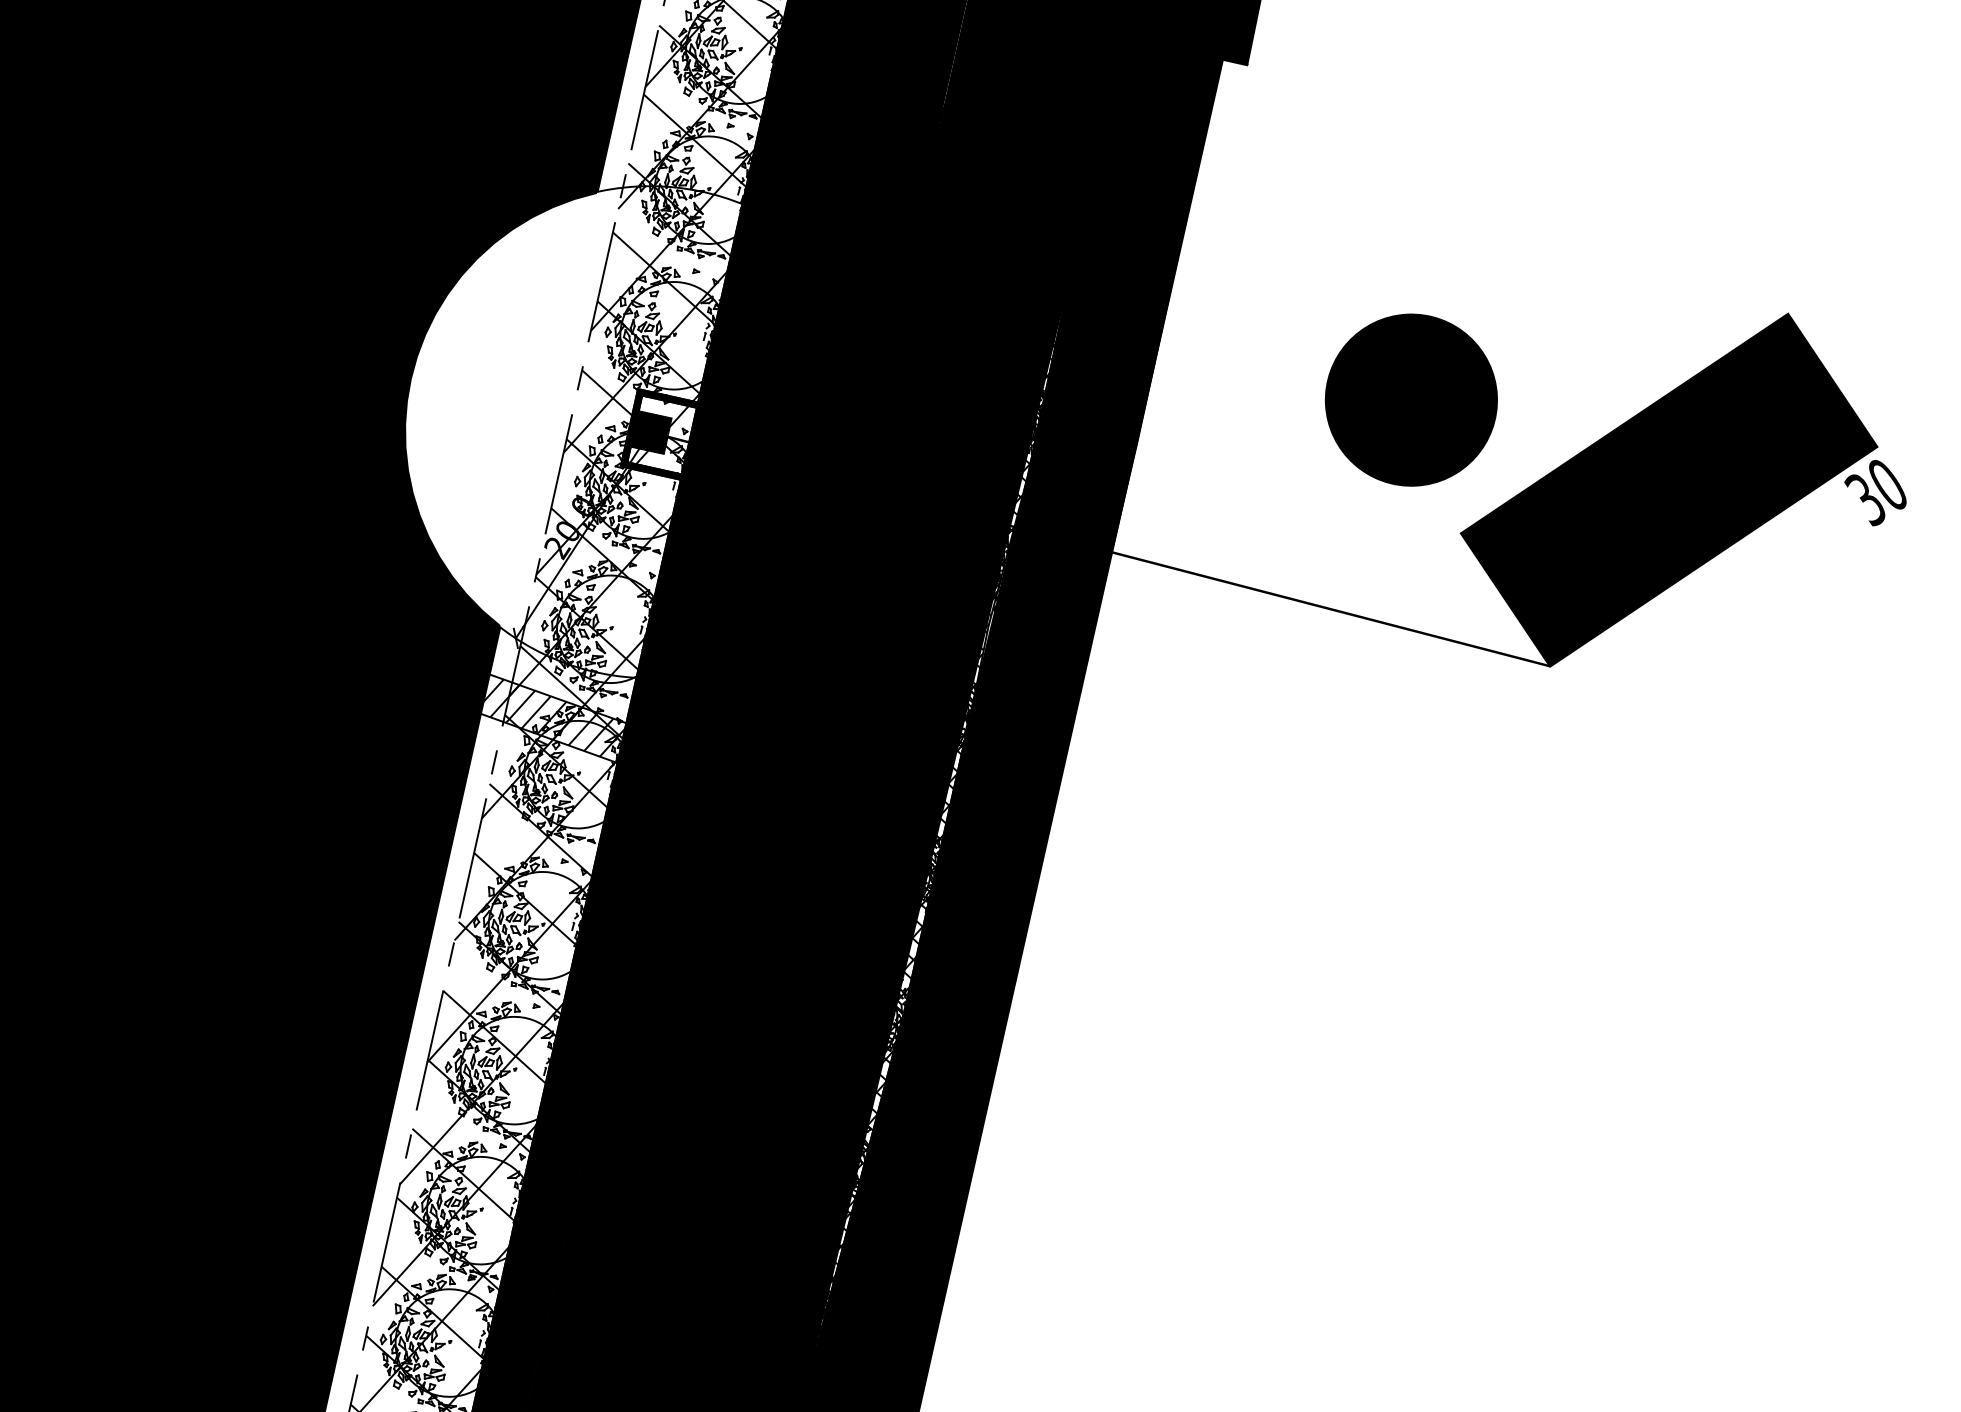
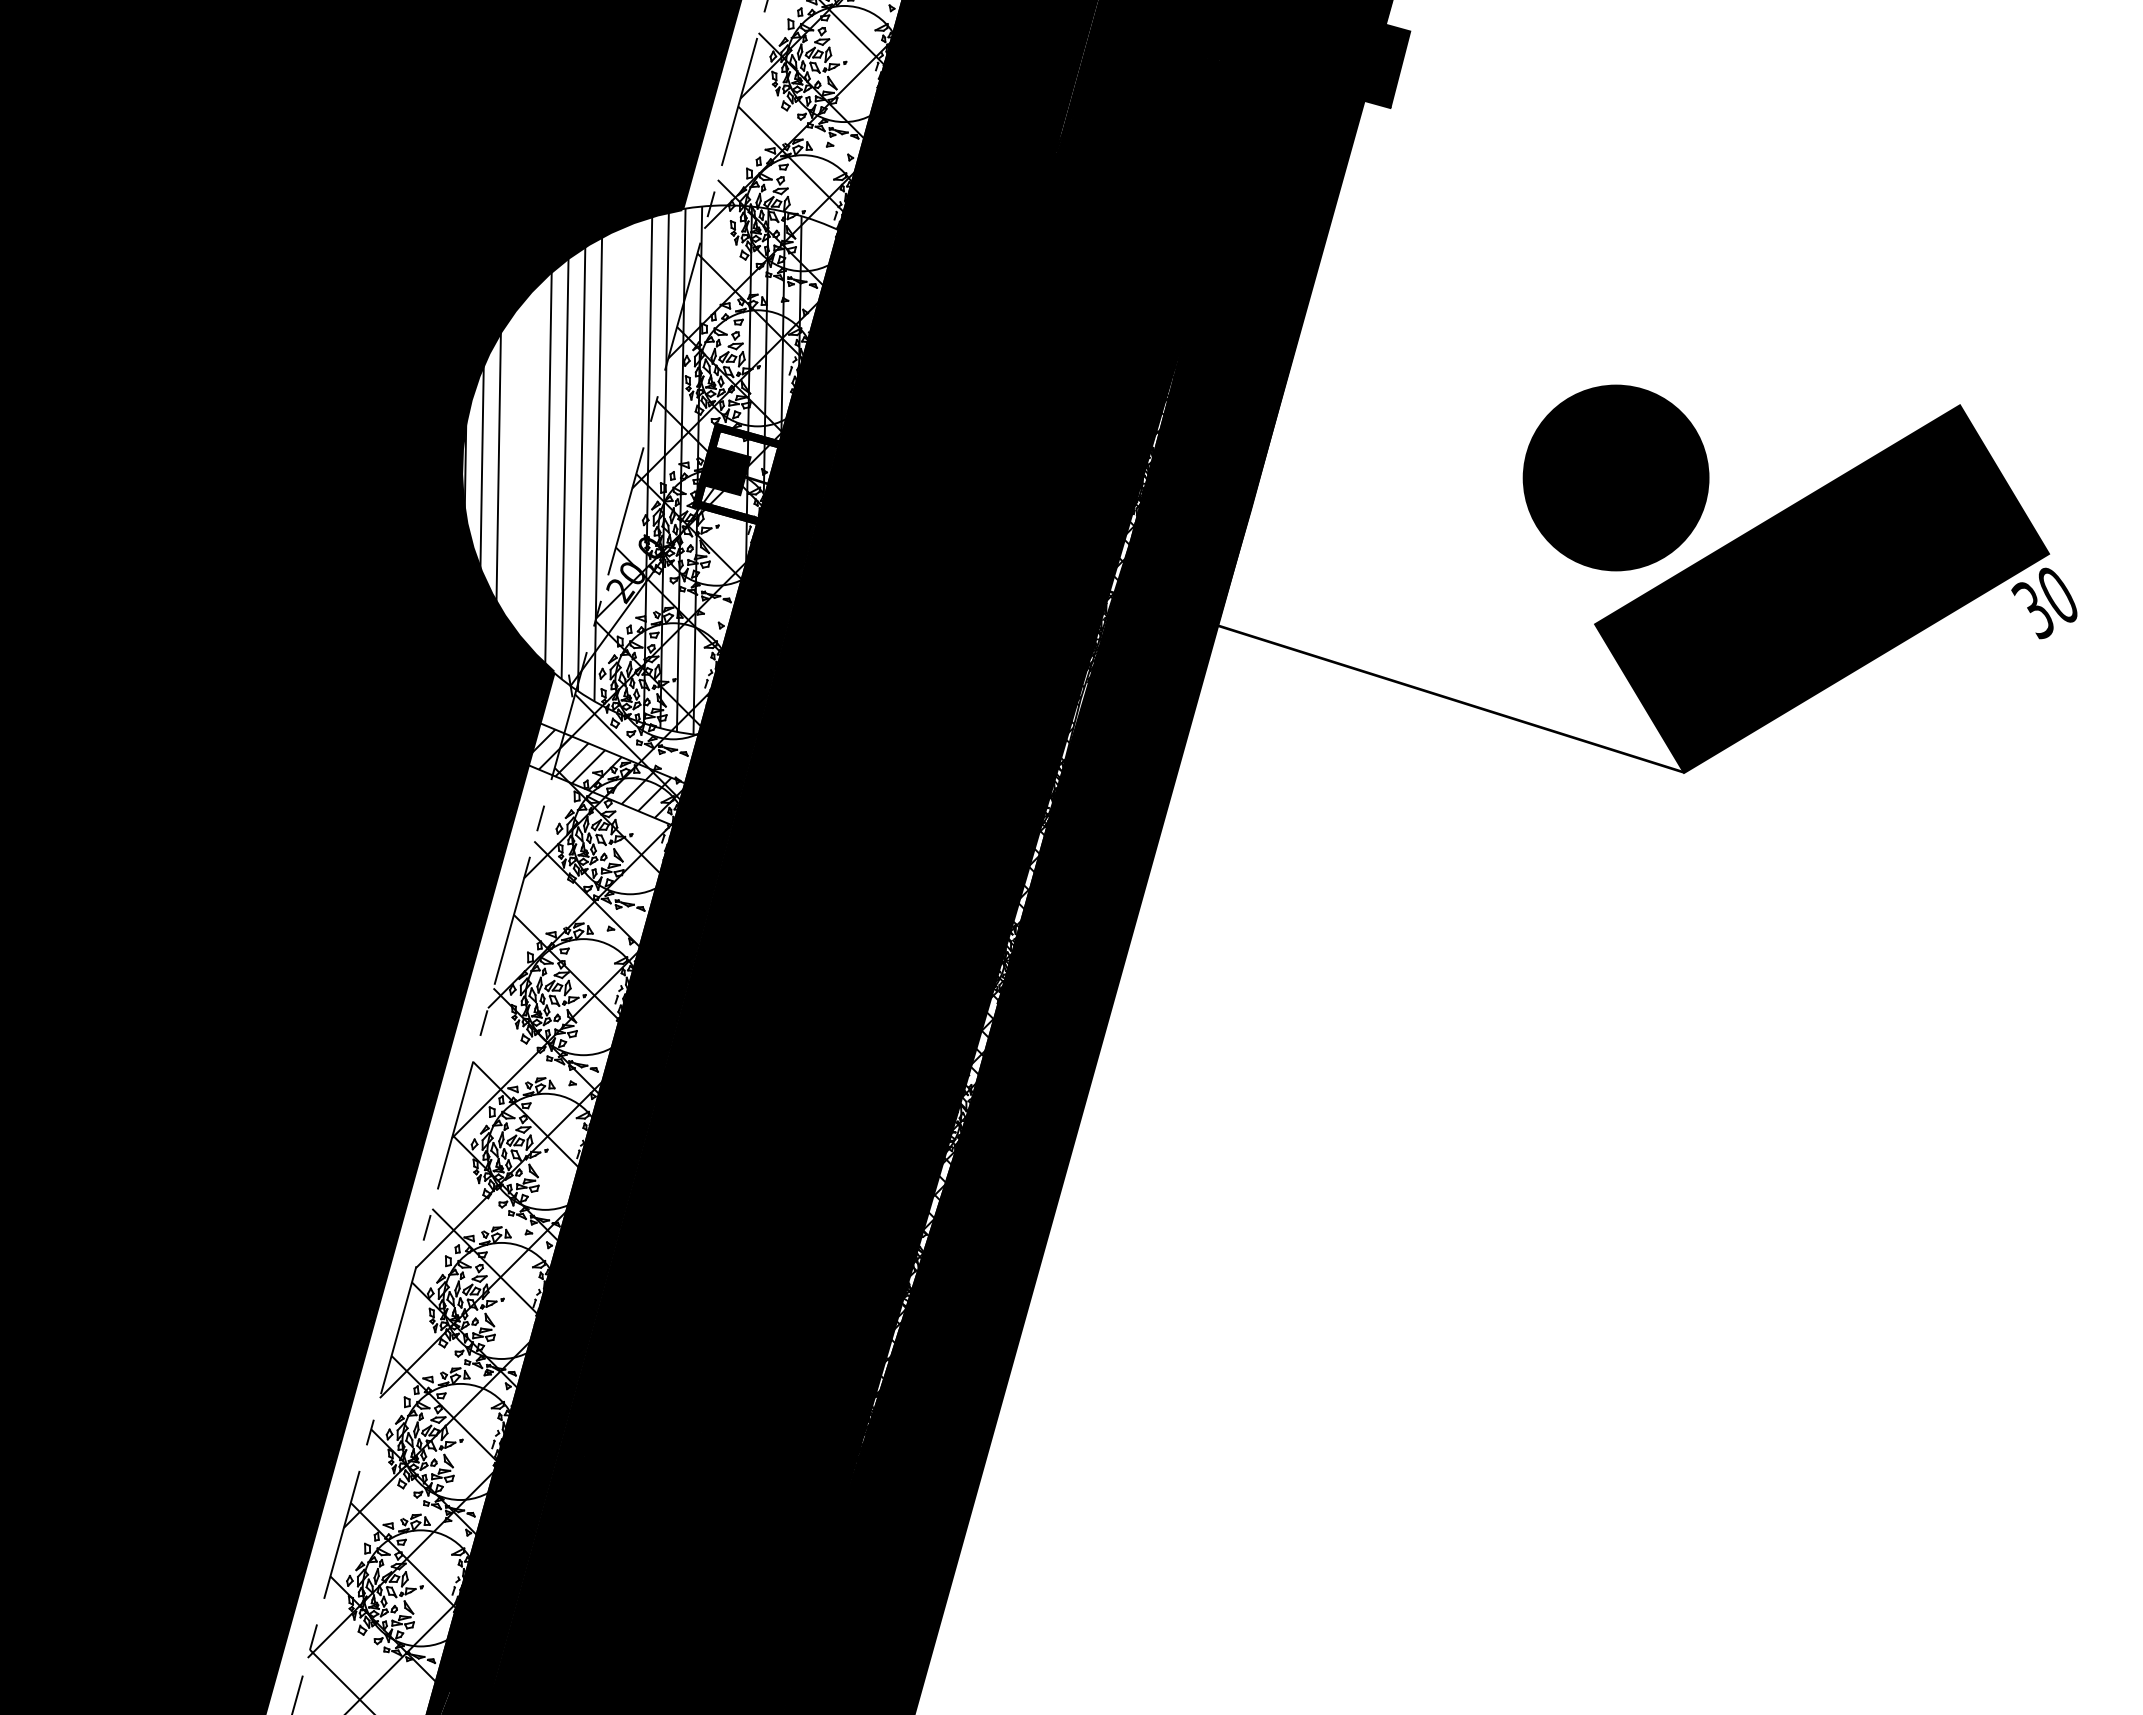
part: (1410, 399) -> (1615, 477), moved
hatch: (646, 432) -> (722, 471), added

